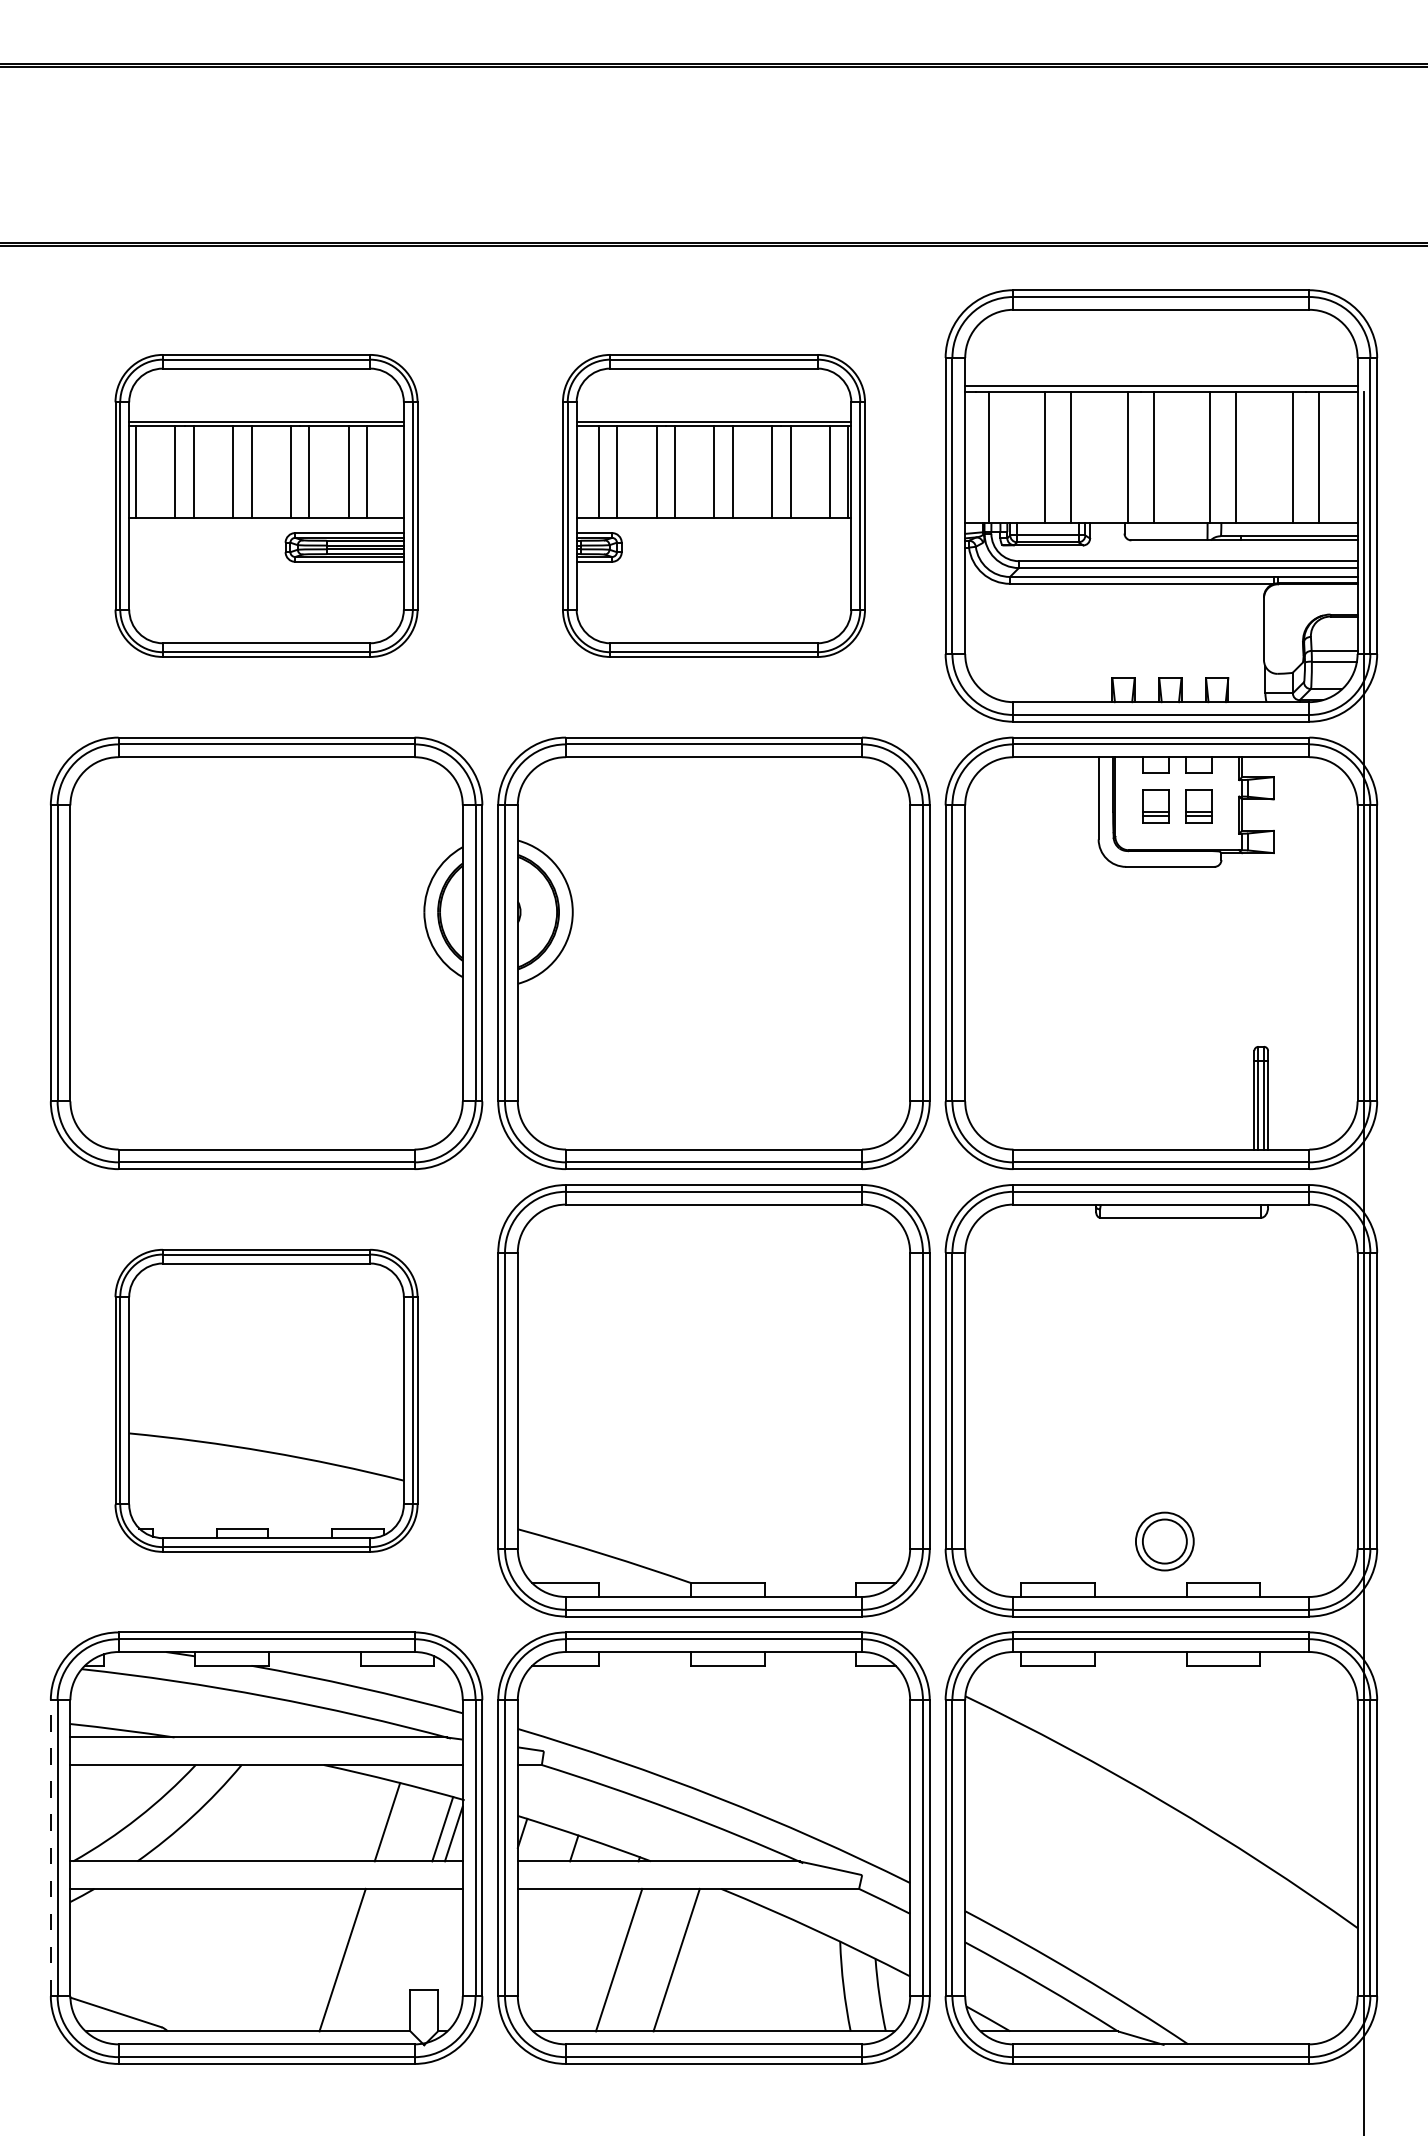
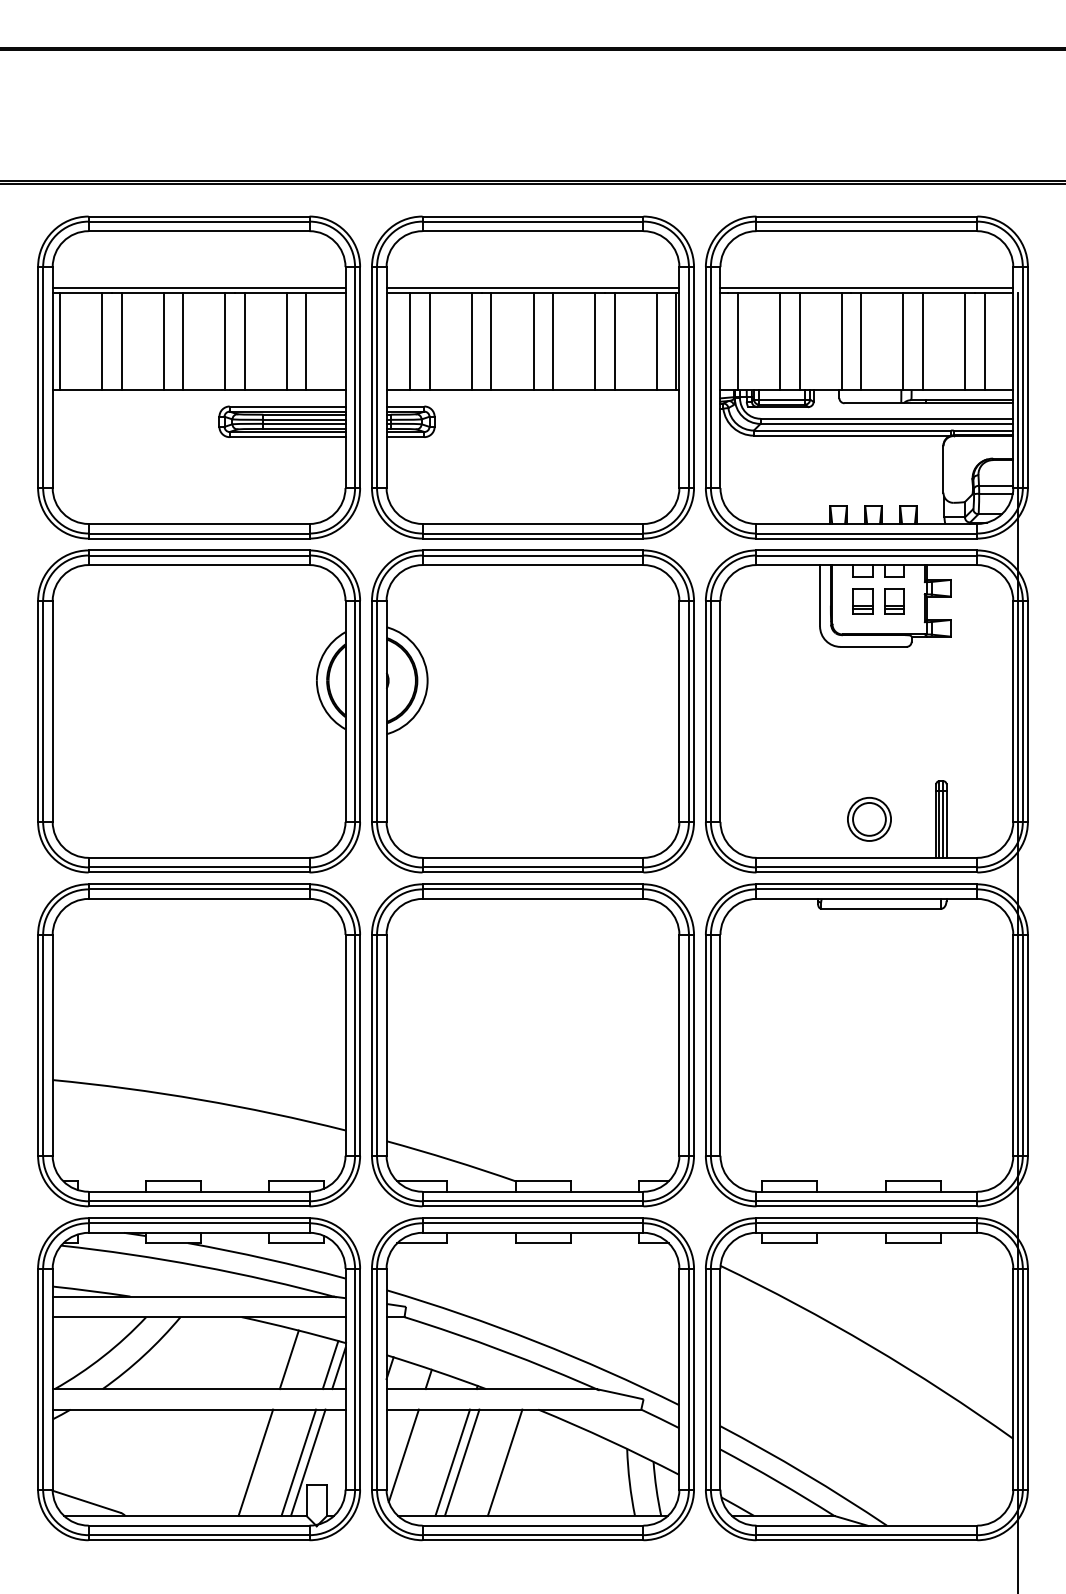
part: (265, 505) -> (198, 377), size x1.43
part: (713, 505) -> (532, 377), size x1.43
part: (265, 1400) -> (198, 1045), size x1.43
part: (1164, 1541) -> (869, 819), moved
line: (51, 1847) -> (38, 1378), dashed -> solid
line: (540, 1950) -> (403, 1455), added
line: (399, 1959) -> (298, 1462), added
line: (413, 1959) -> (308, 1462), added
line: (606, 1959) -> (452, 1462), added

